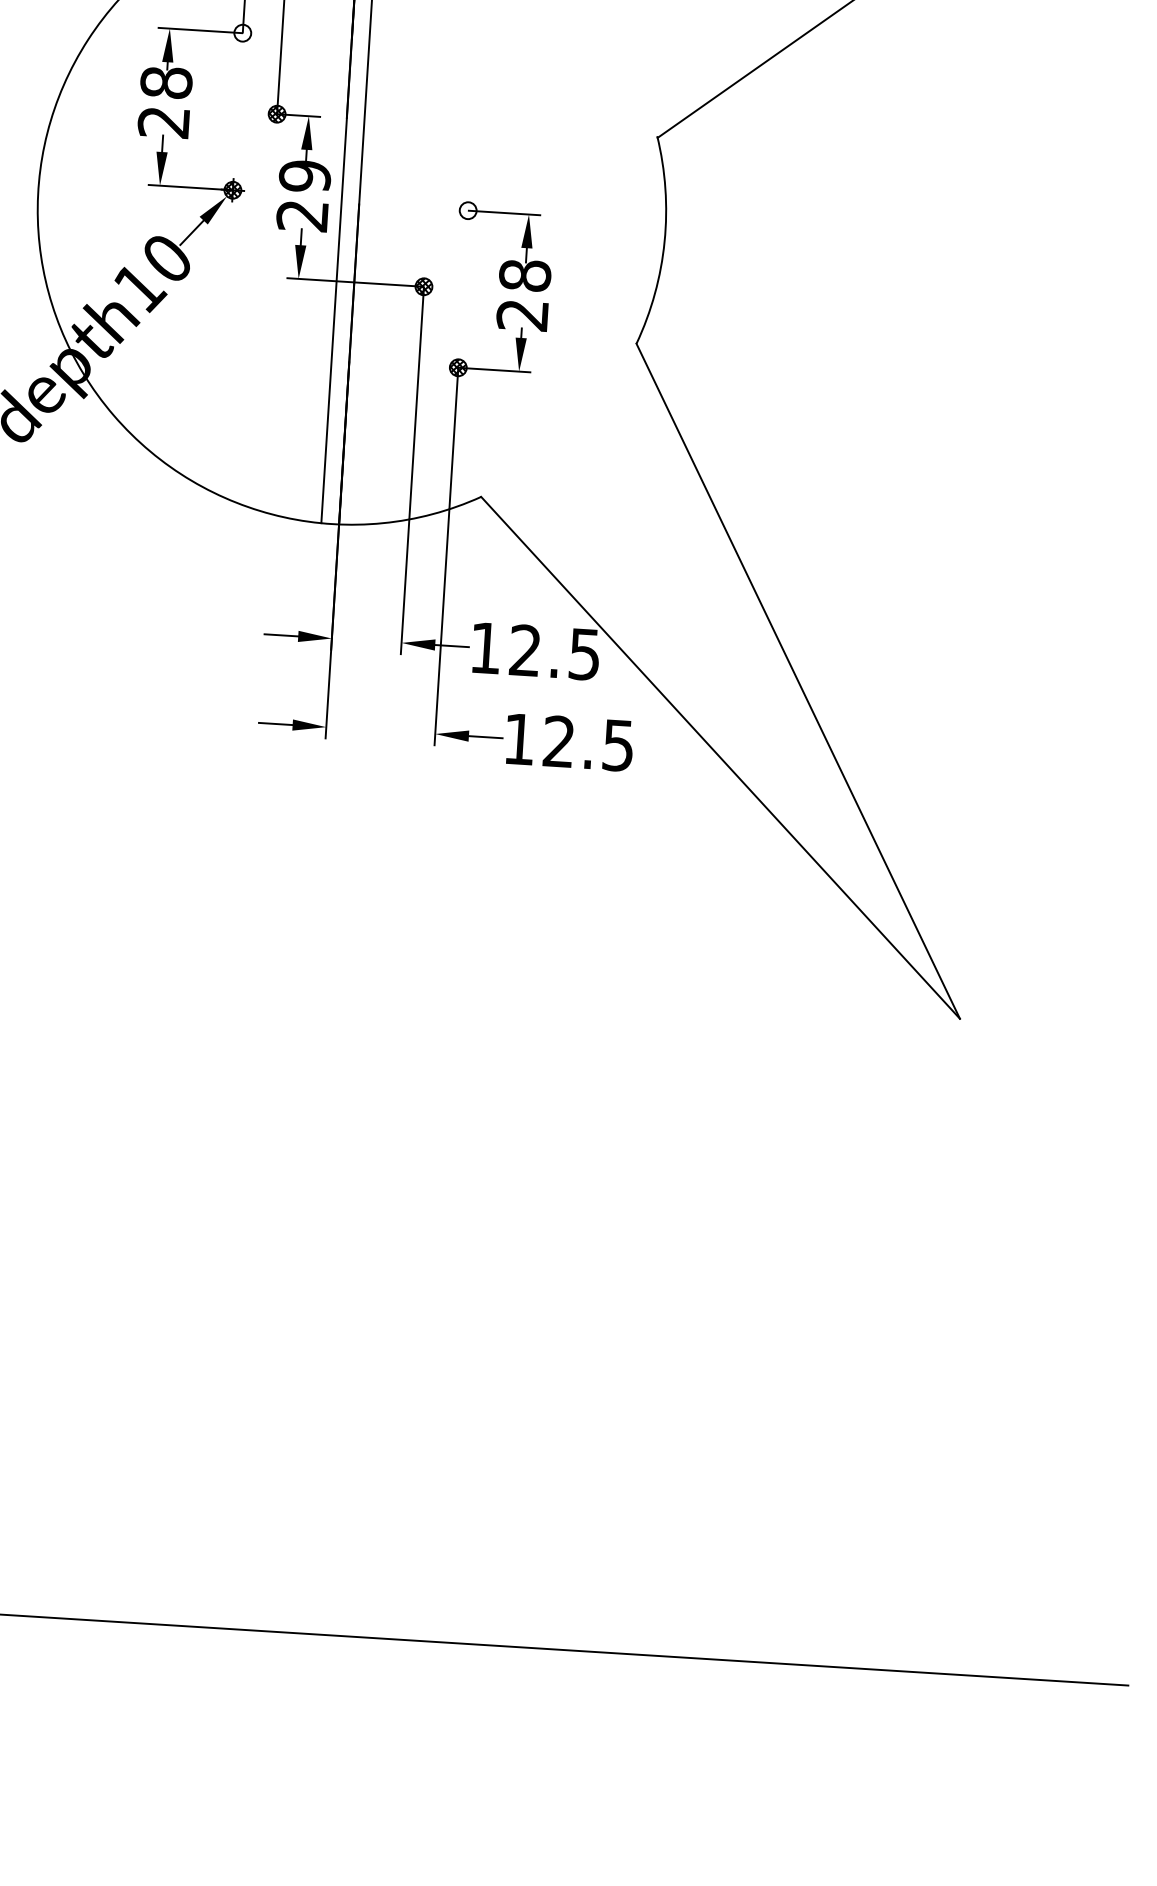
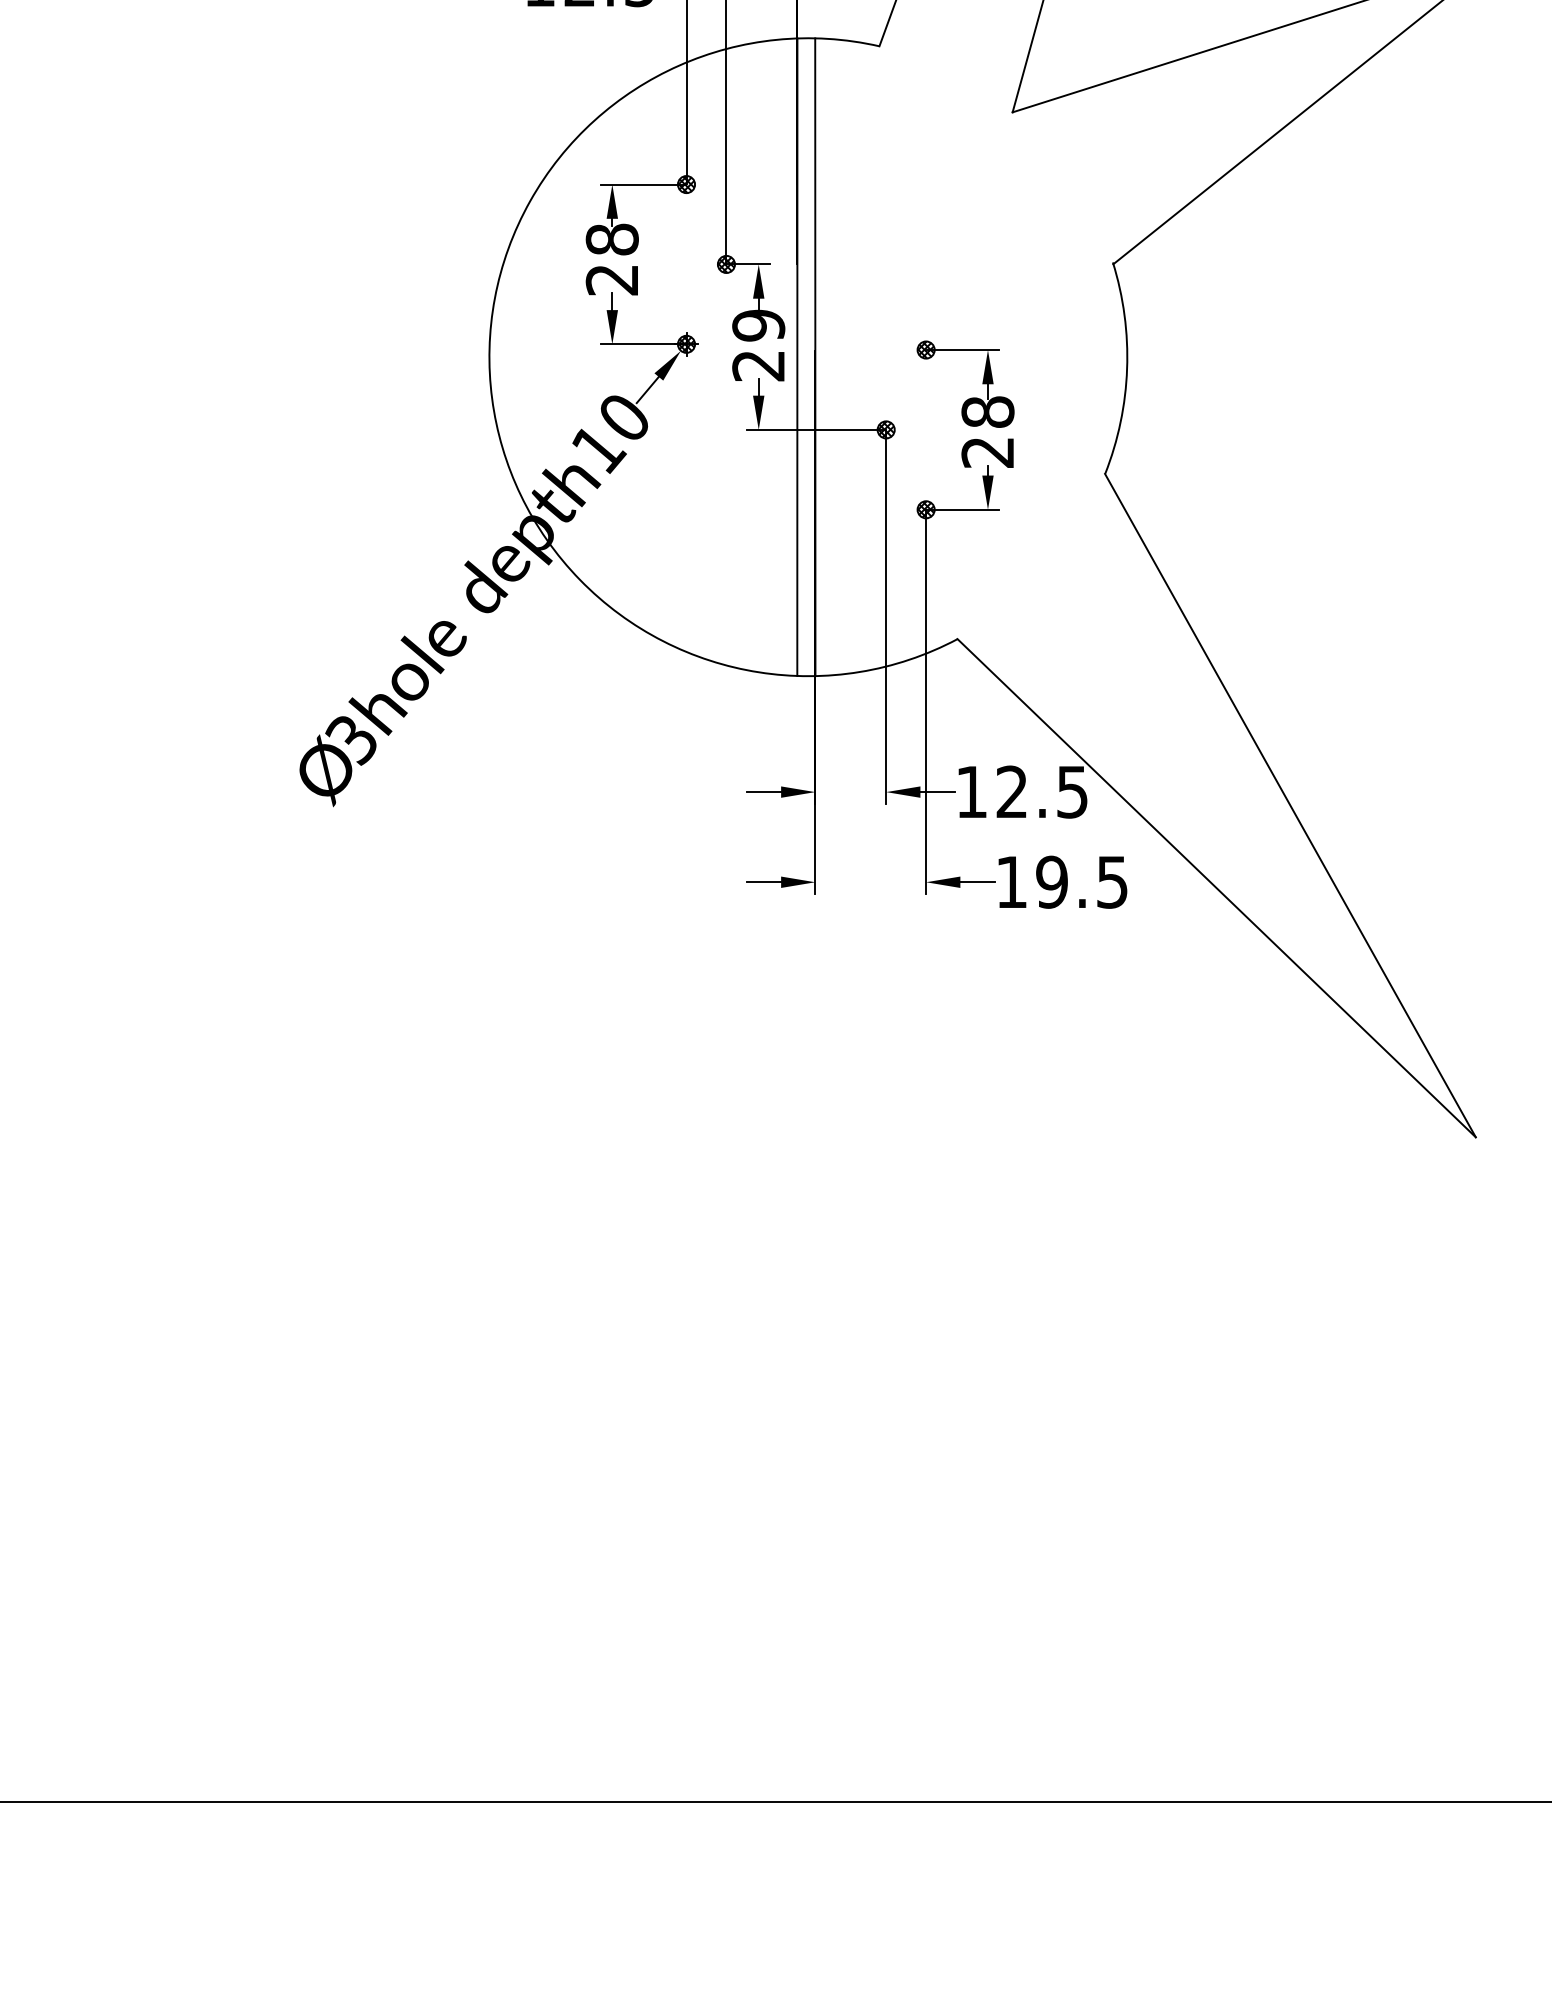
hatch: (241, 33) -> (685, 184), added
hatch: (467, 210) -> (925, 349), added
text: (558, 741) -> (1051, 881), 12.5 -> 19.5

